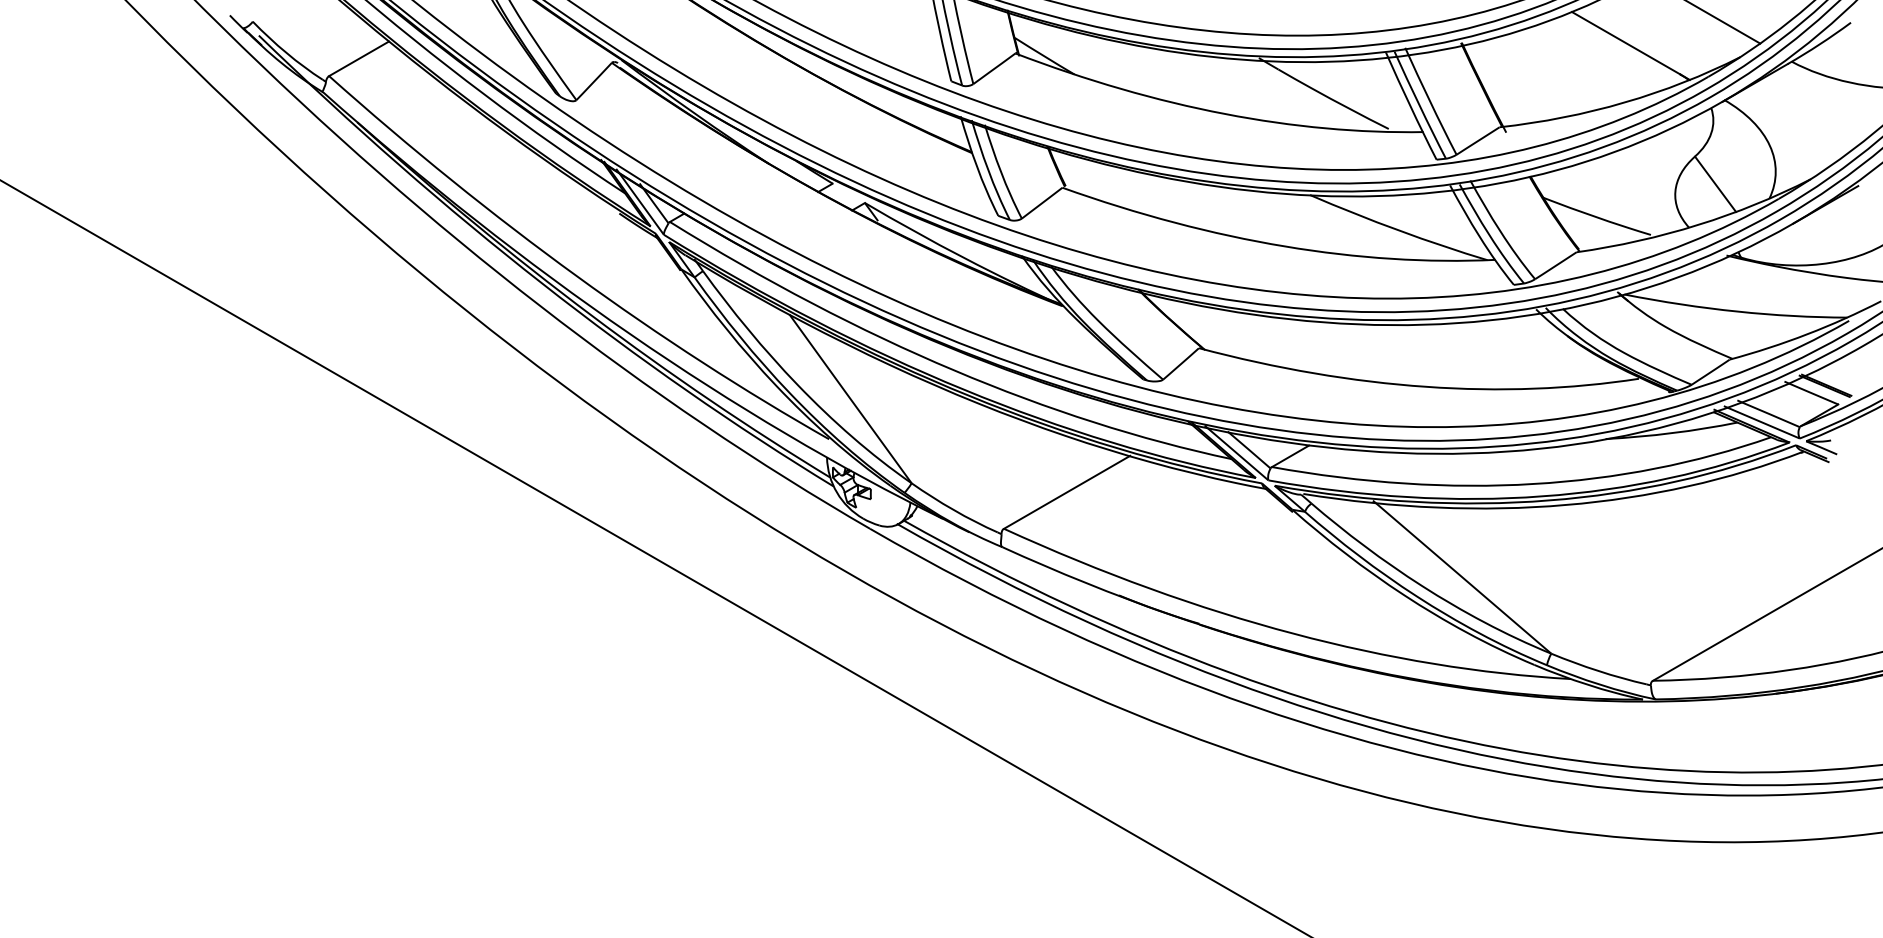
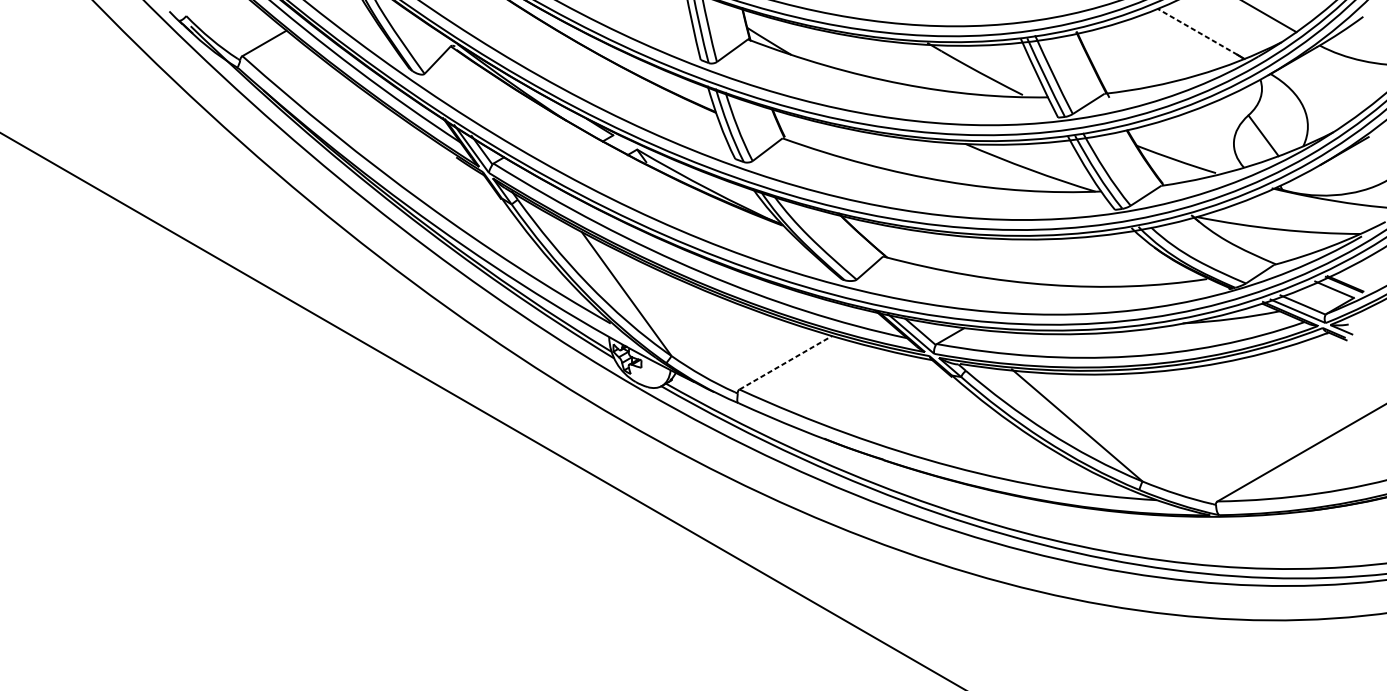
line: (1625, 42) -> (1197, 31), solid -> dashed
line: (1067, 492) -> (786, 362), solid -> dashed

